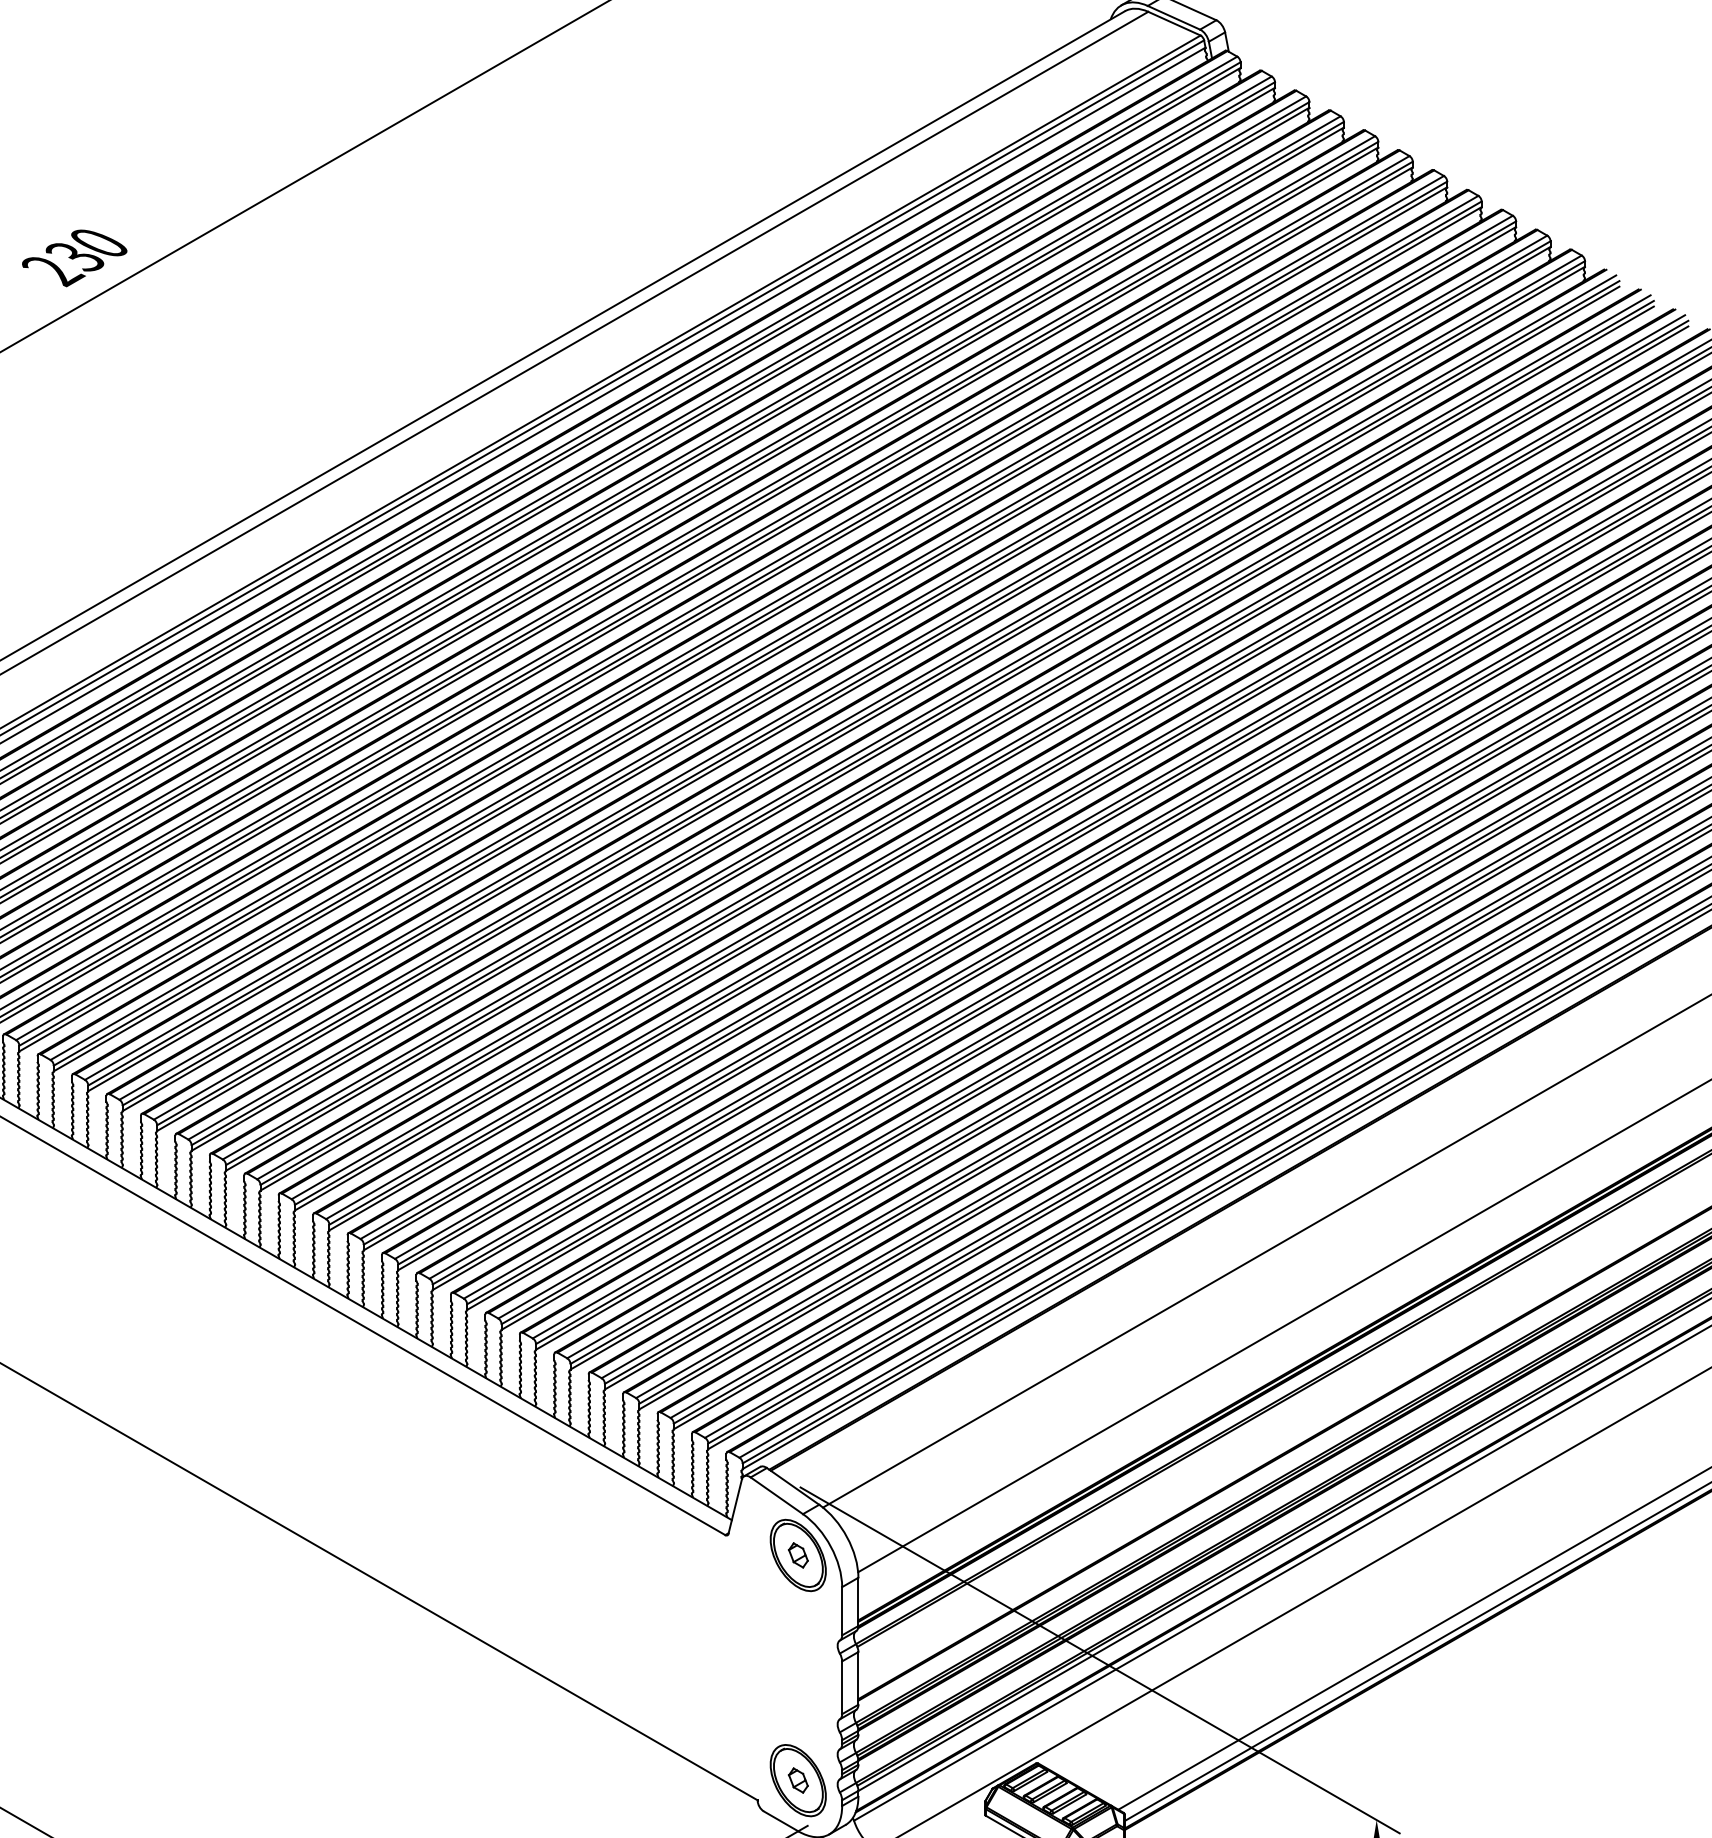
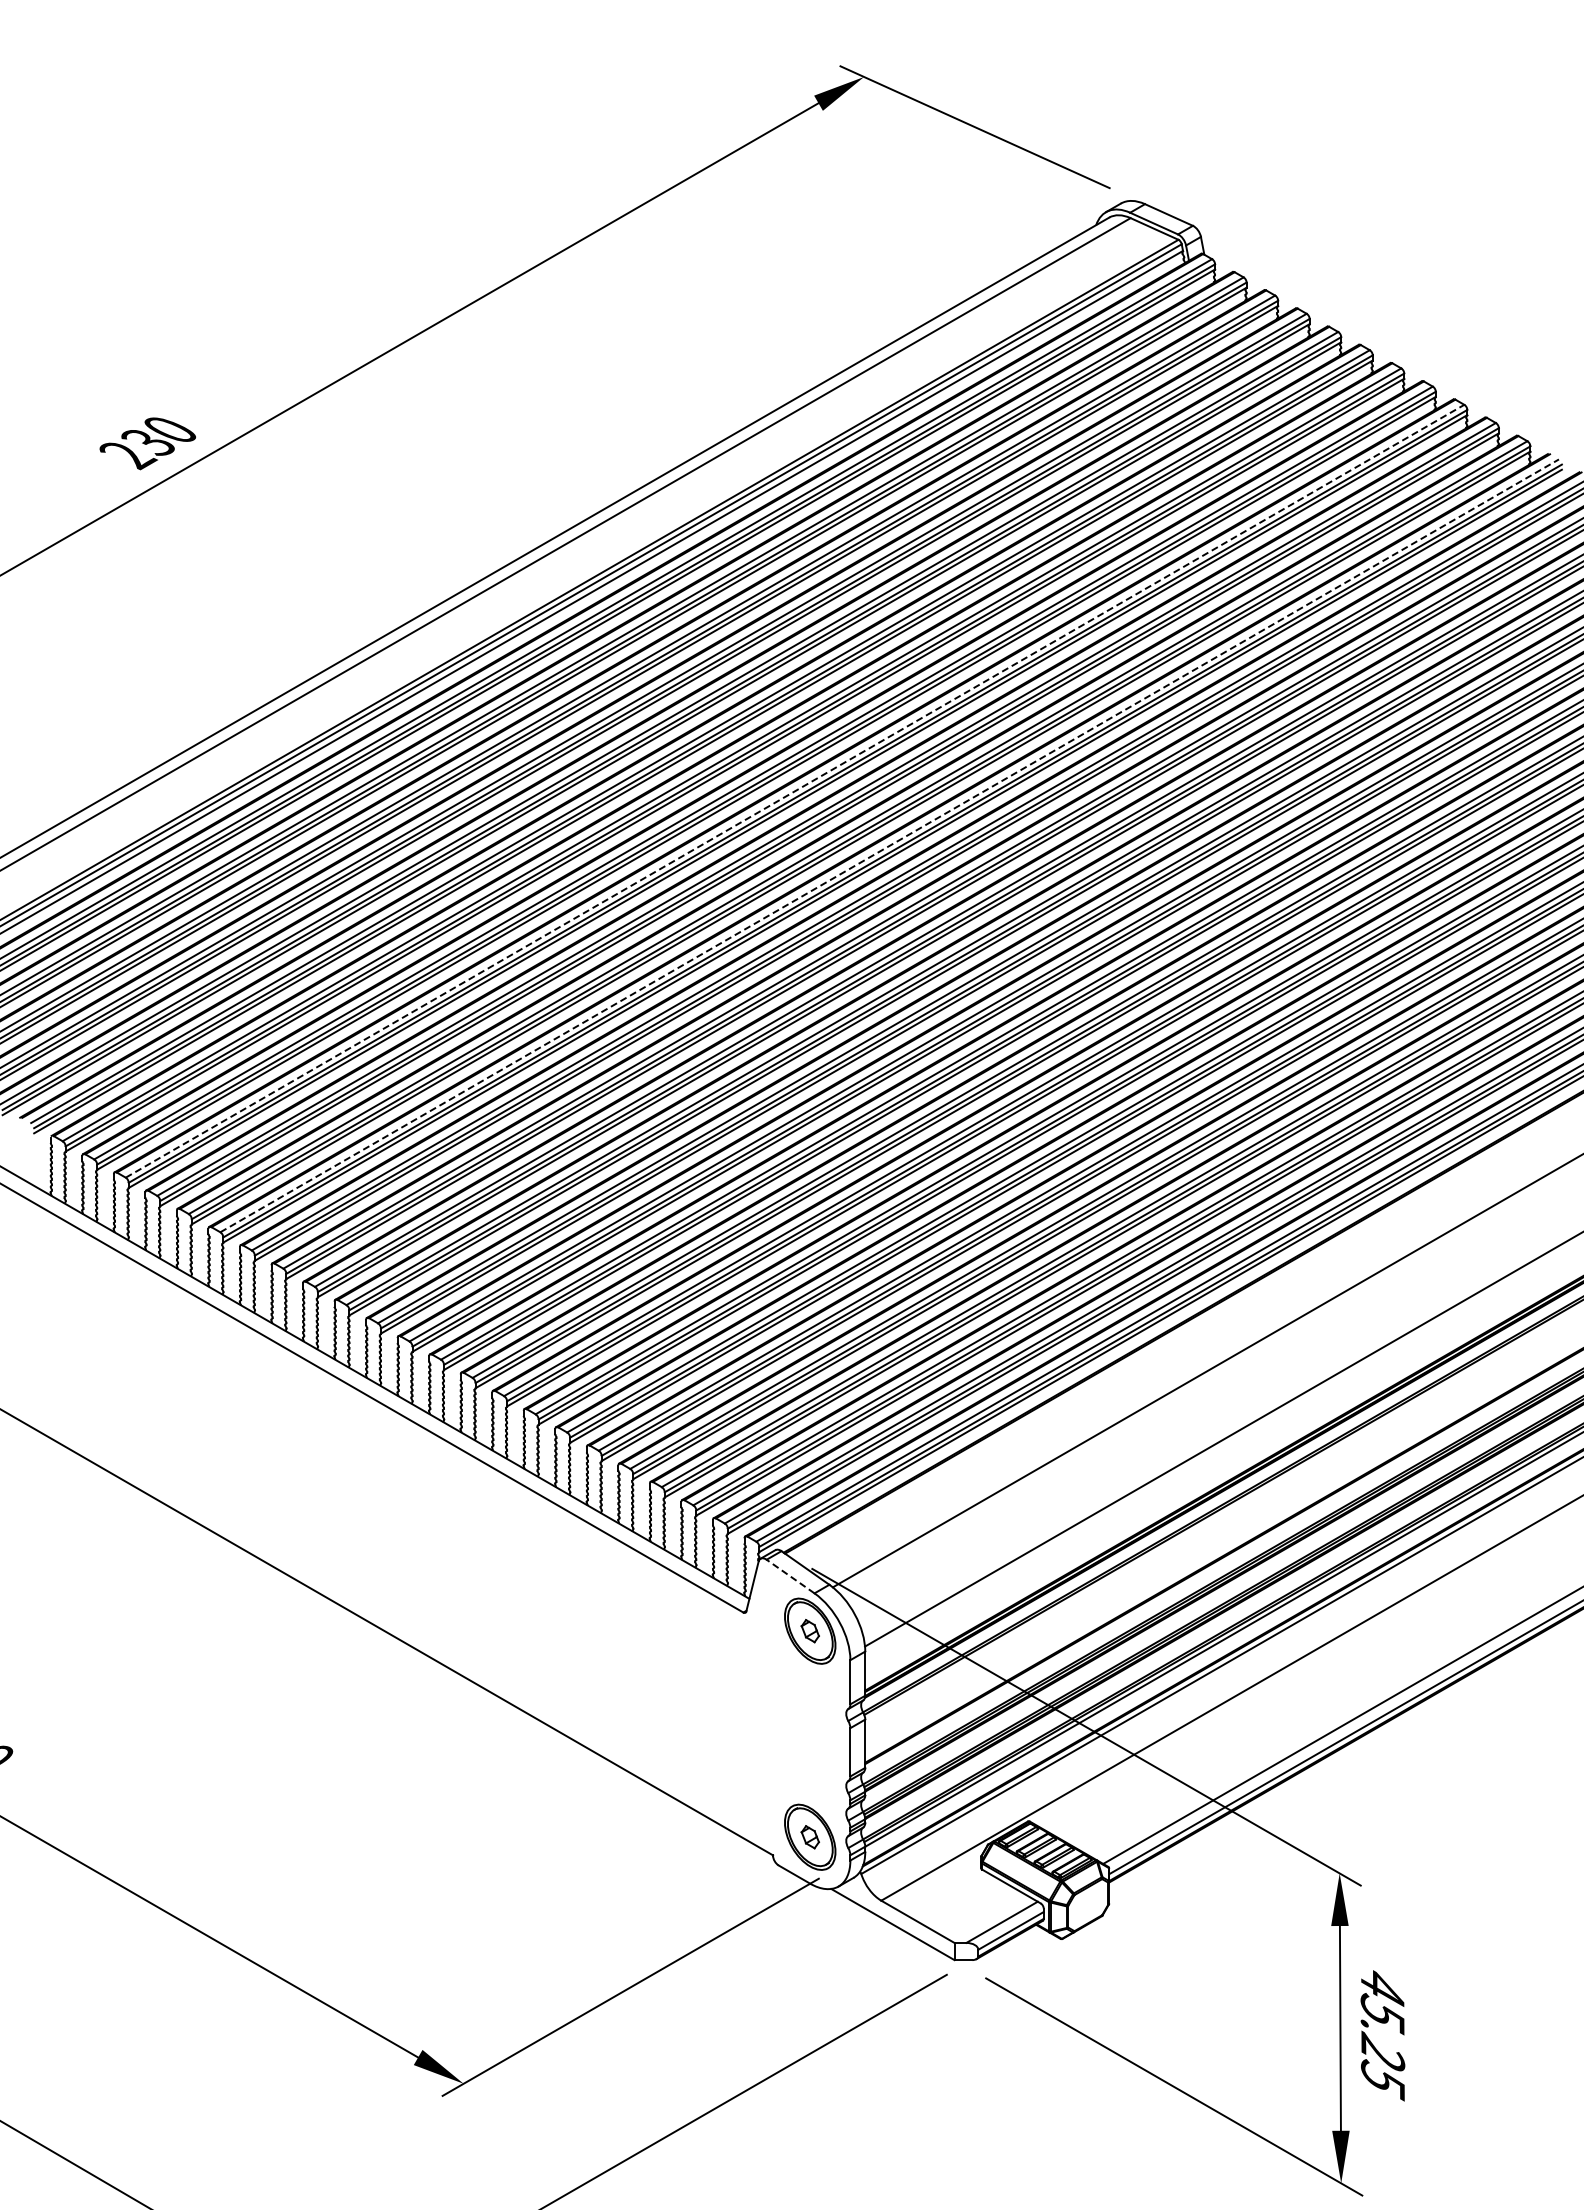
line: (782, 638) -> (795, 791), solid -> dashed
line: (884, 697) -> (889, 845), solid -> dashed
line: (776, 1495) -> (790, 1576), solid -> dashed

